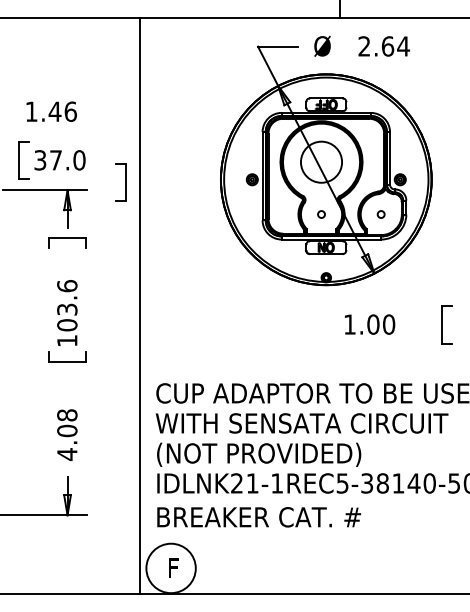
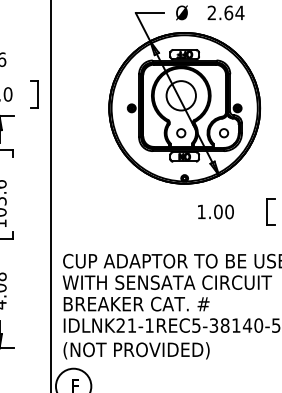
part: (120, 182) -> (33, 94), moved
circle: (321, 214) -> (181, 133), size x1.67
circle: (380, 214) -> (223, 133), size x1.67
text: (259, 454) -> (136, 304), (NOT PROVIDED) -> BREAKER CAT. #
text: (259, 518) -> (136, 350), BREAKER CAT. # -> (NOT PROVIDED)

